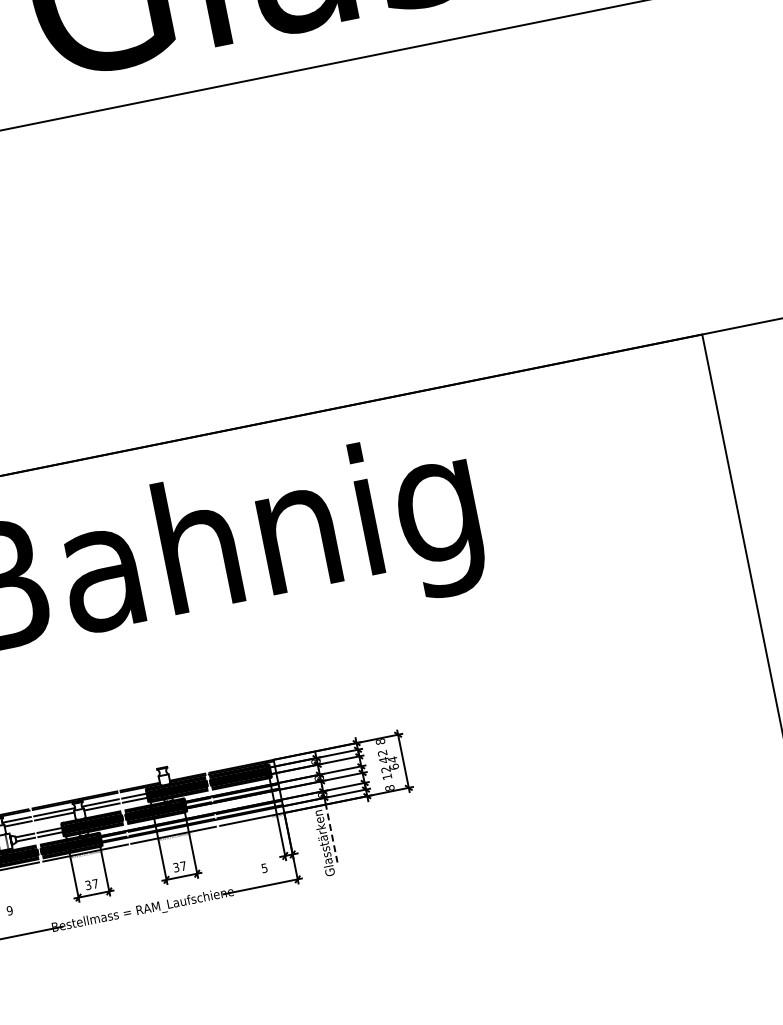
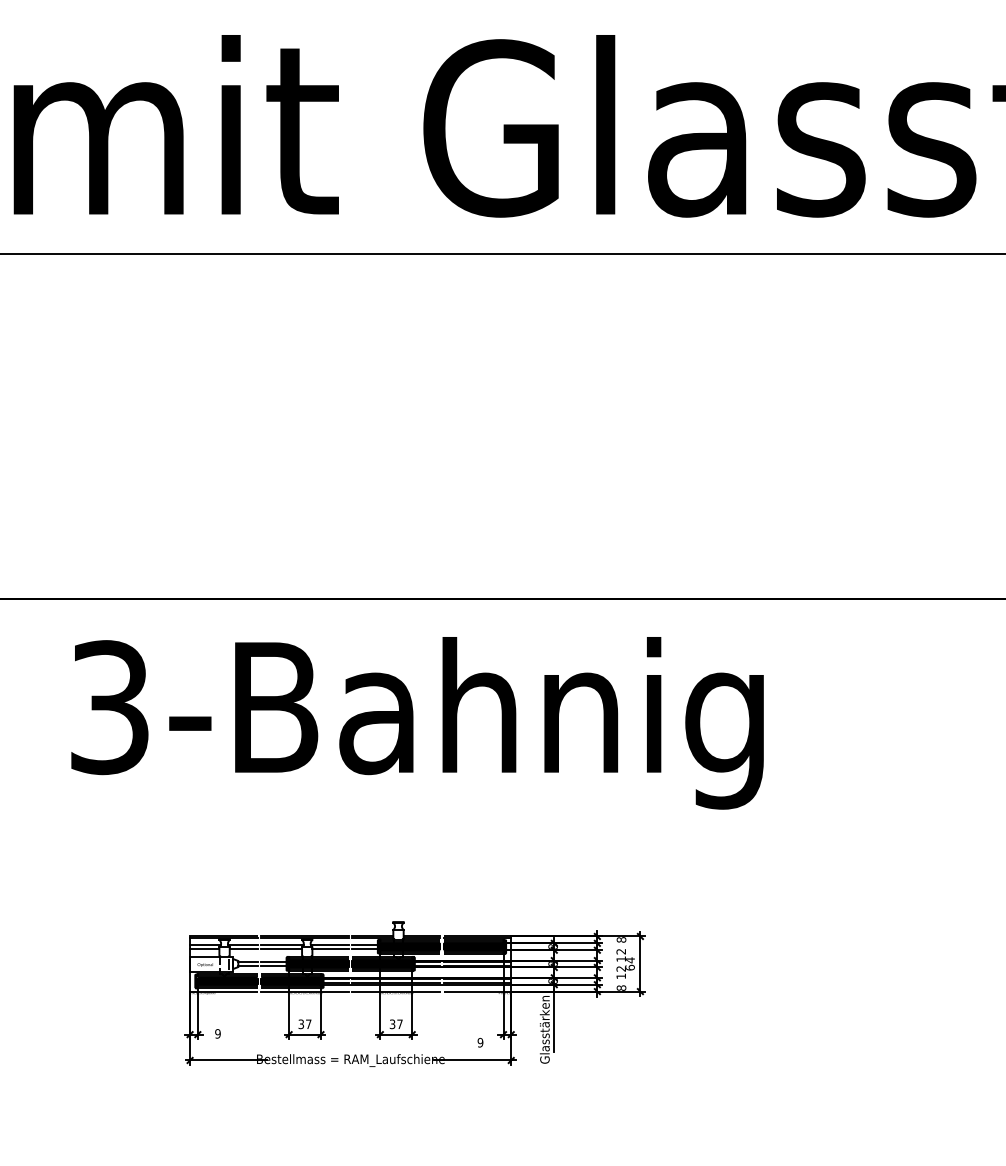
text: (383, 760) -> (620, 959), 42 -> 12
line: (331, 832) -> (554, 1020), dashed -> solid
text: (264, 868) -> (480, 1042), 5 -> 9

